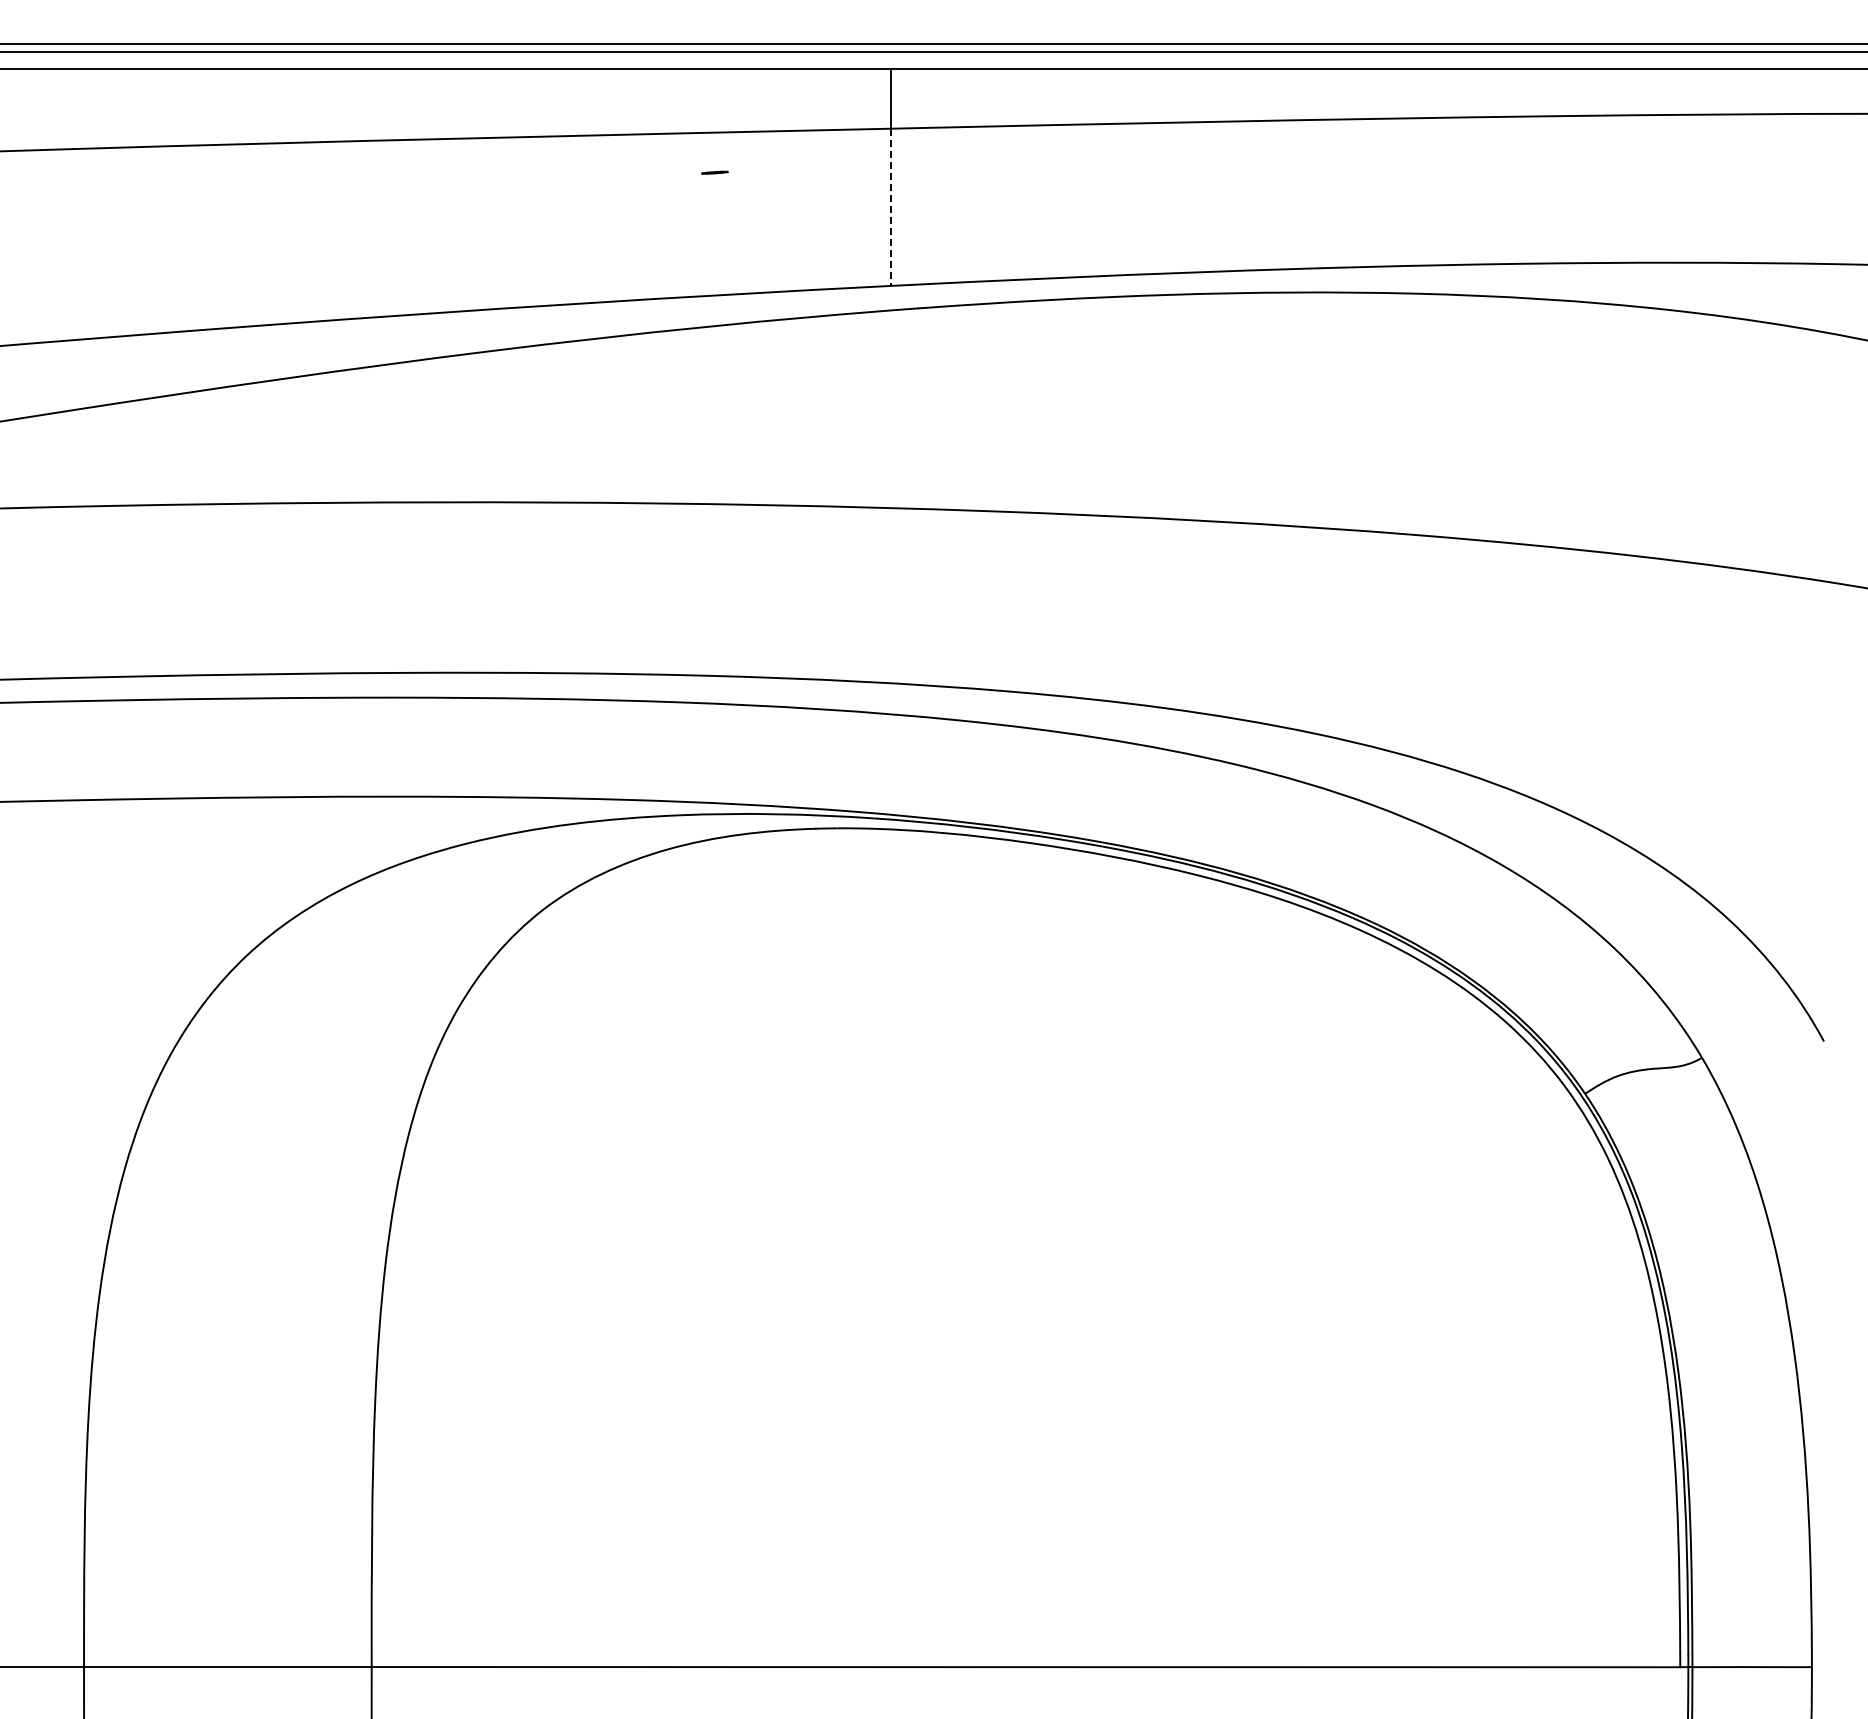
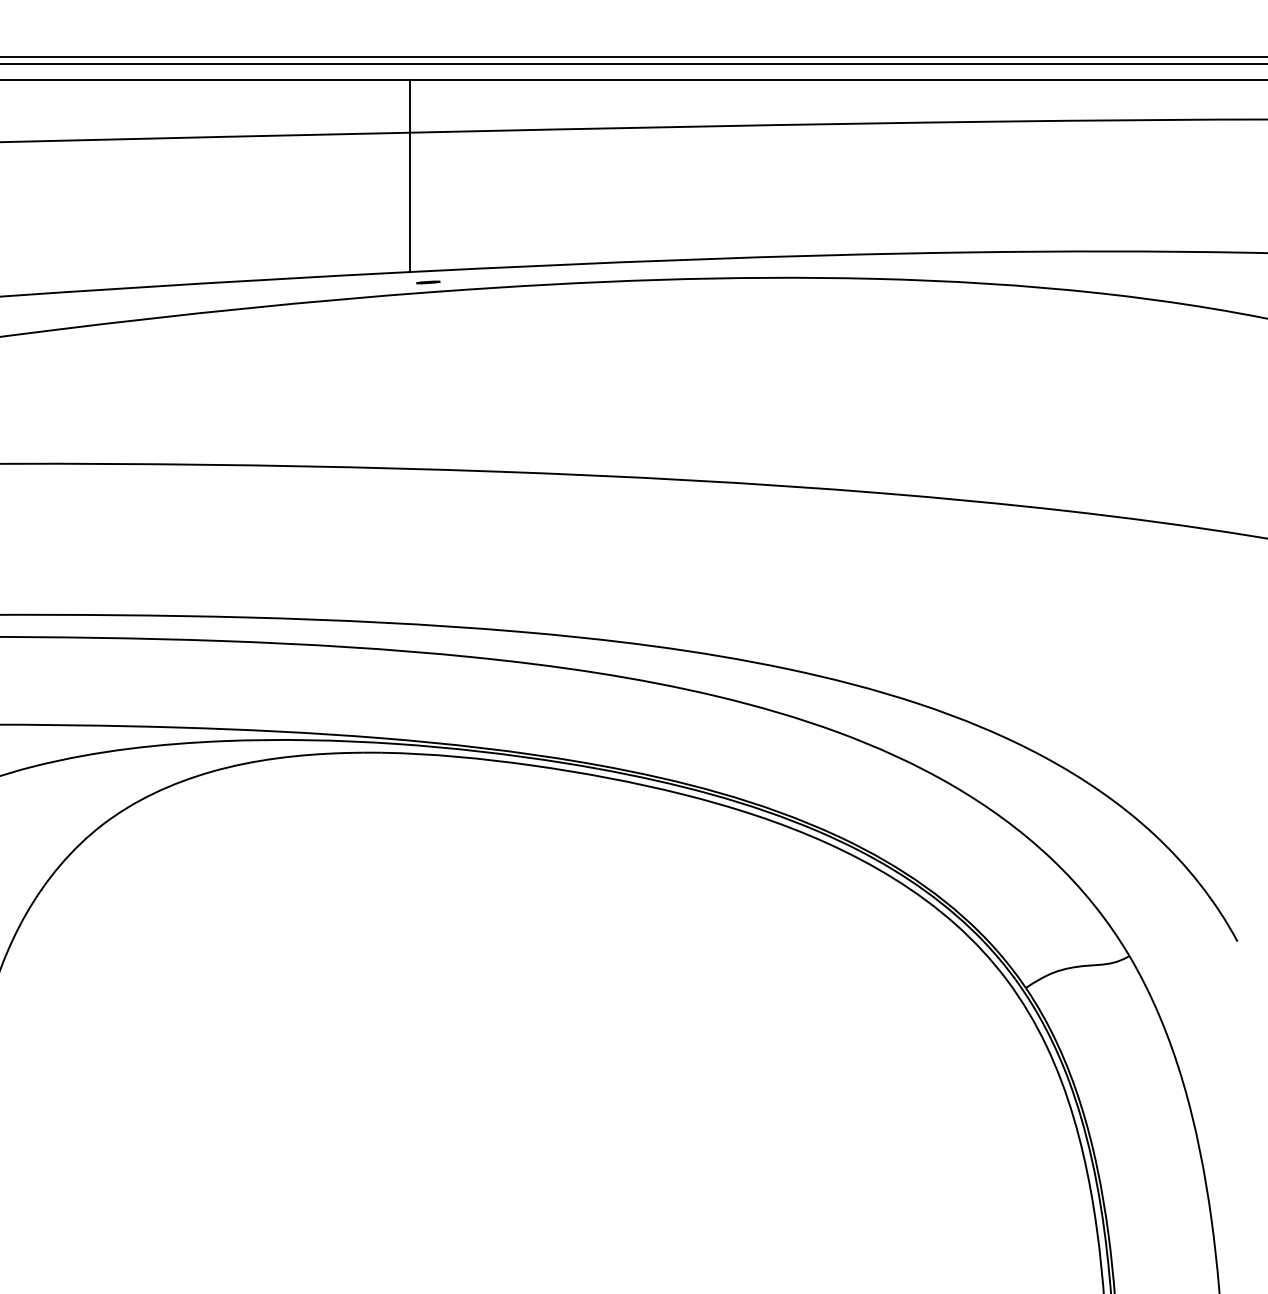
line: (714, 172) -> (428, 282), moved
line: (890, 207) -> (410, 202), dashed -> solid

